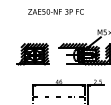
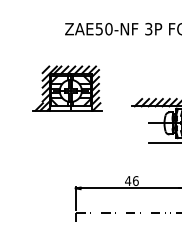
part: (32, 54) -> (65, 88), moved

